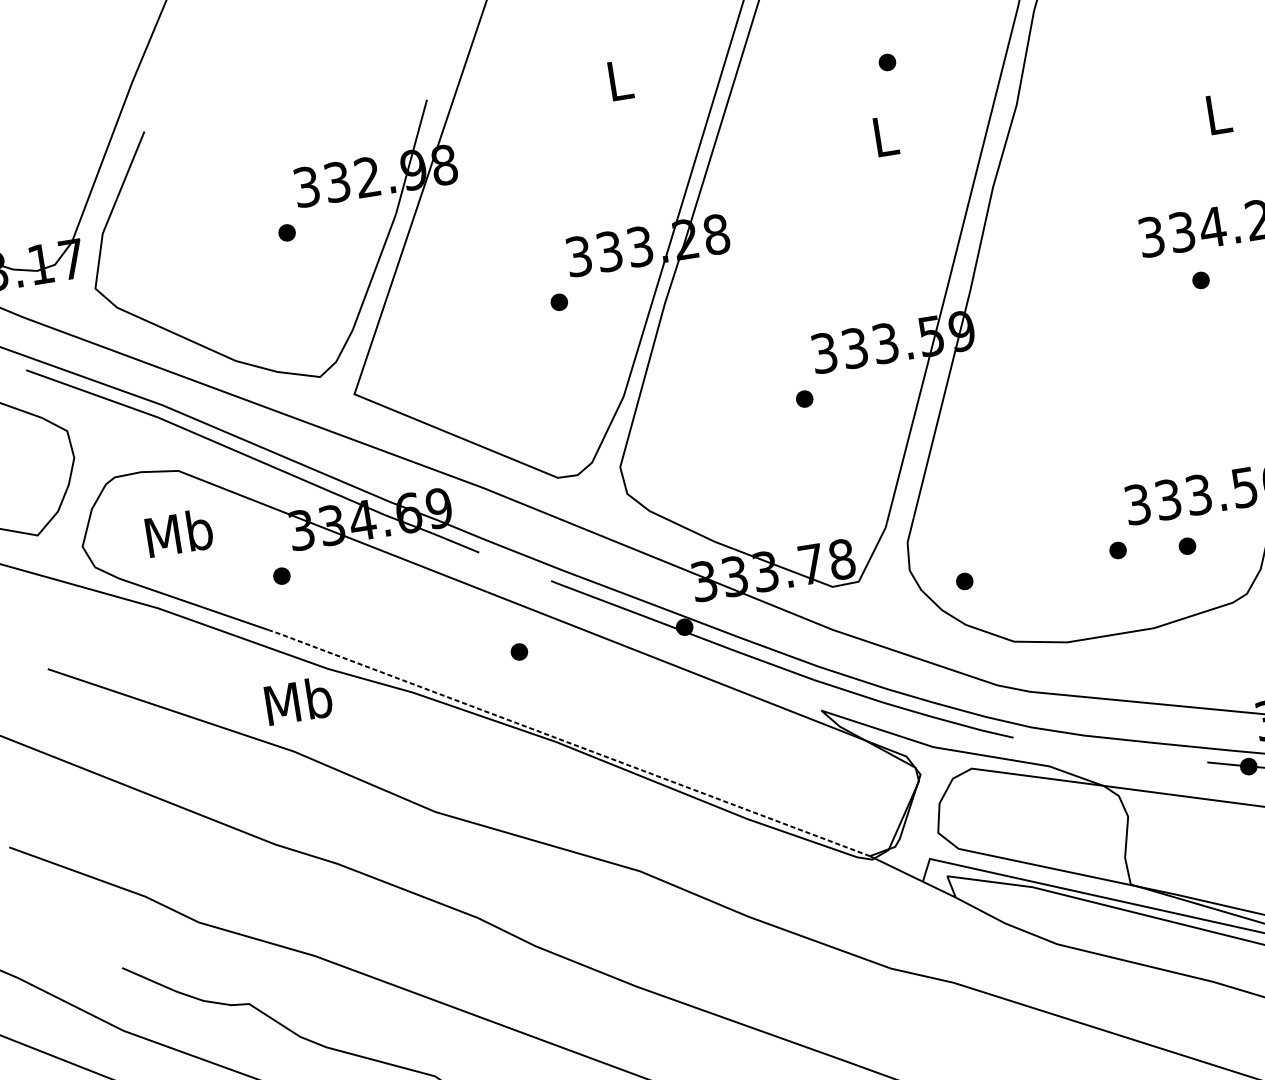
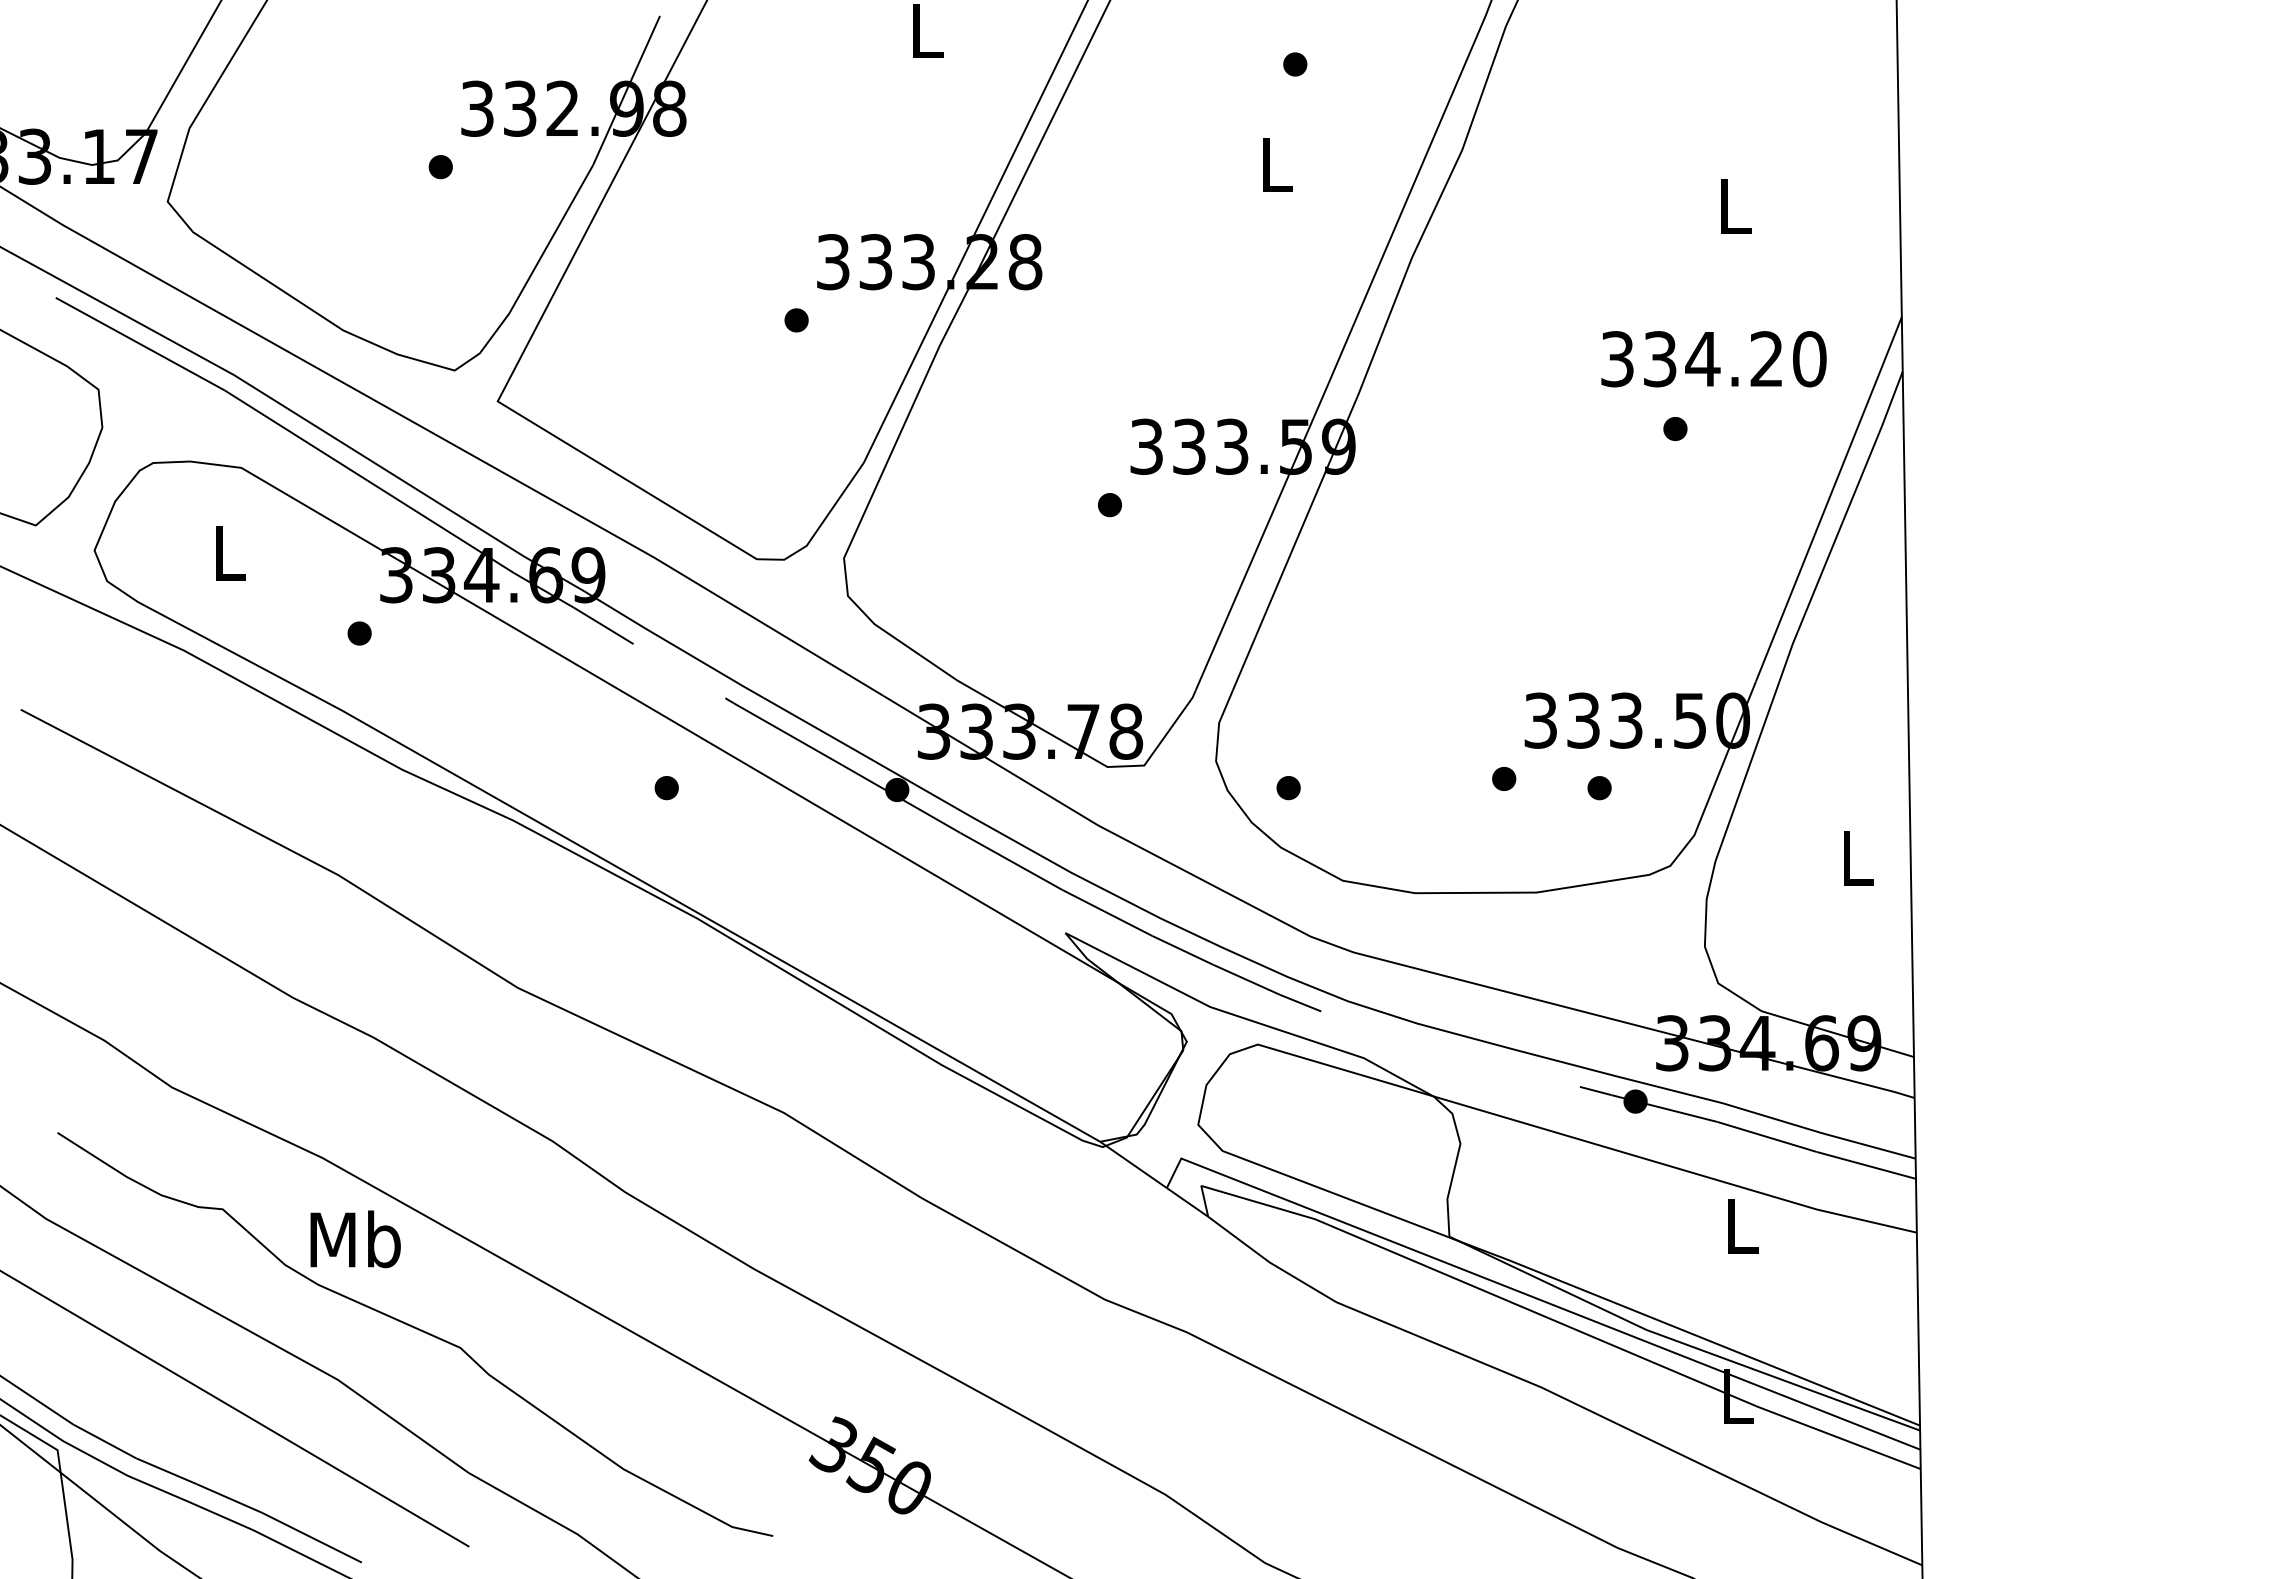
text: (179, 532) -> (229, 552), Mb -> L
text: (298, 701) -> (355, 1239), moved
line: (568, 742) -> (714, 922), dashed -> solid

